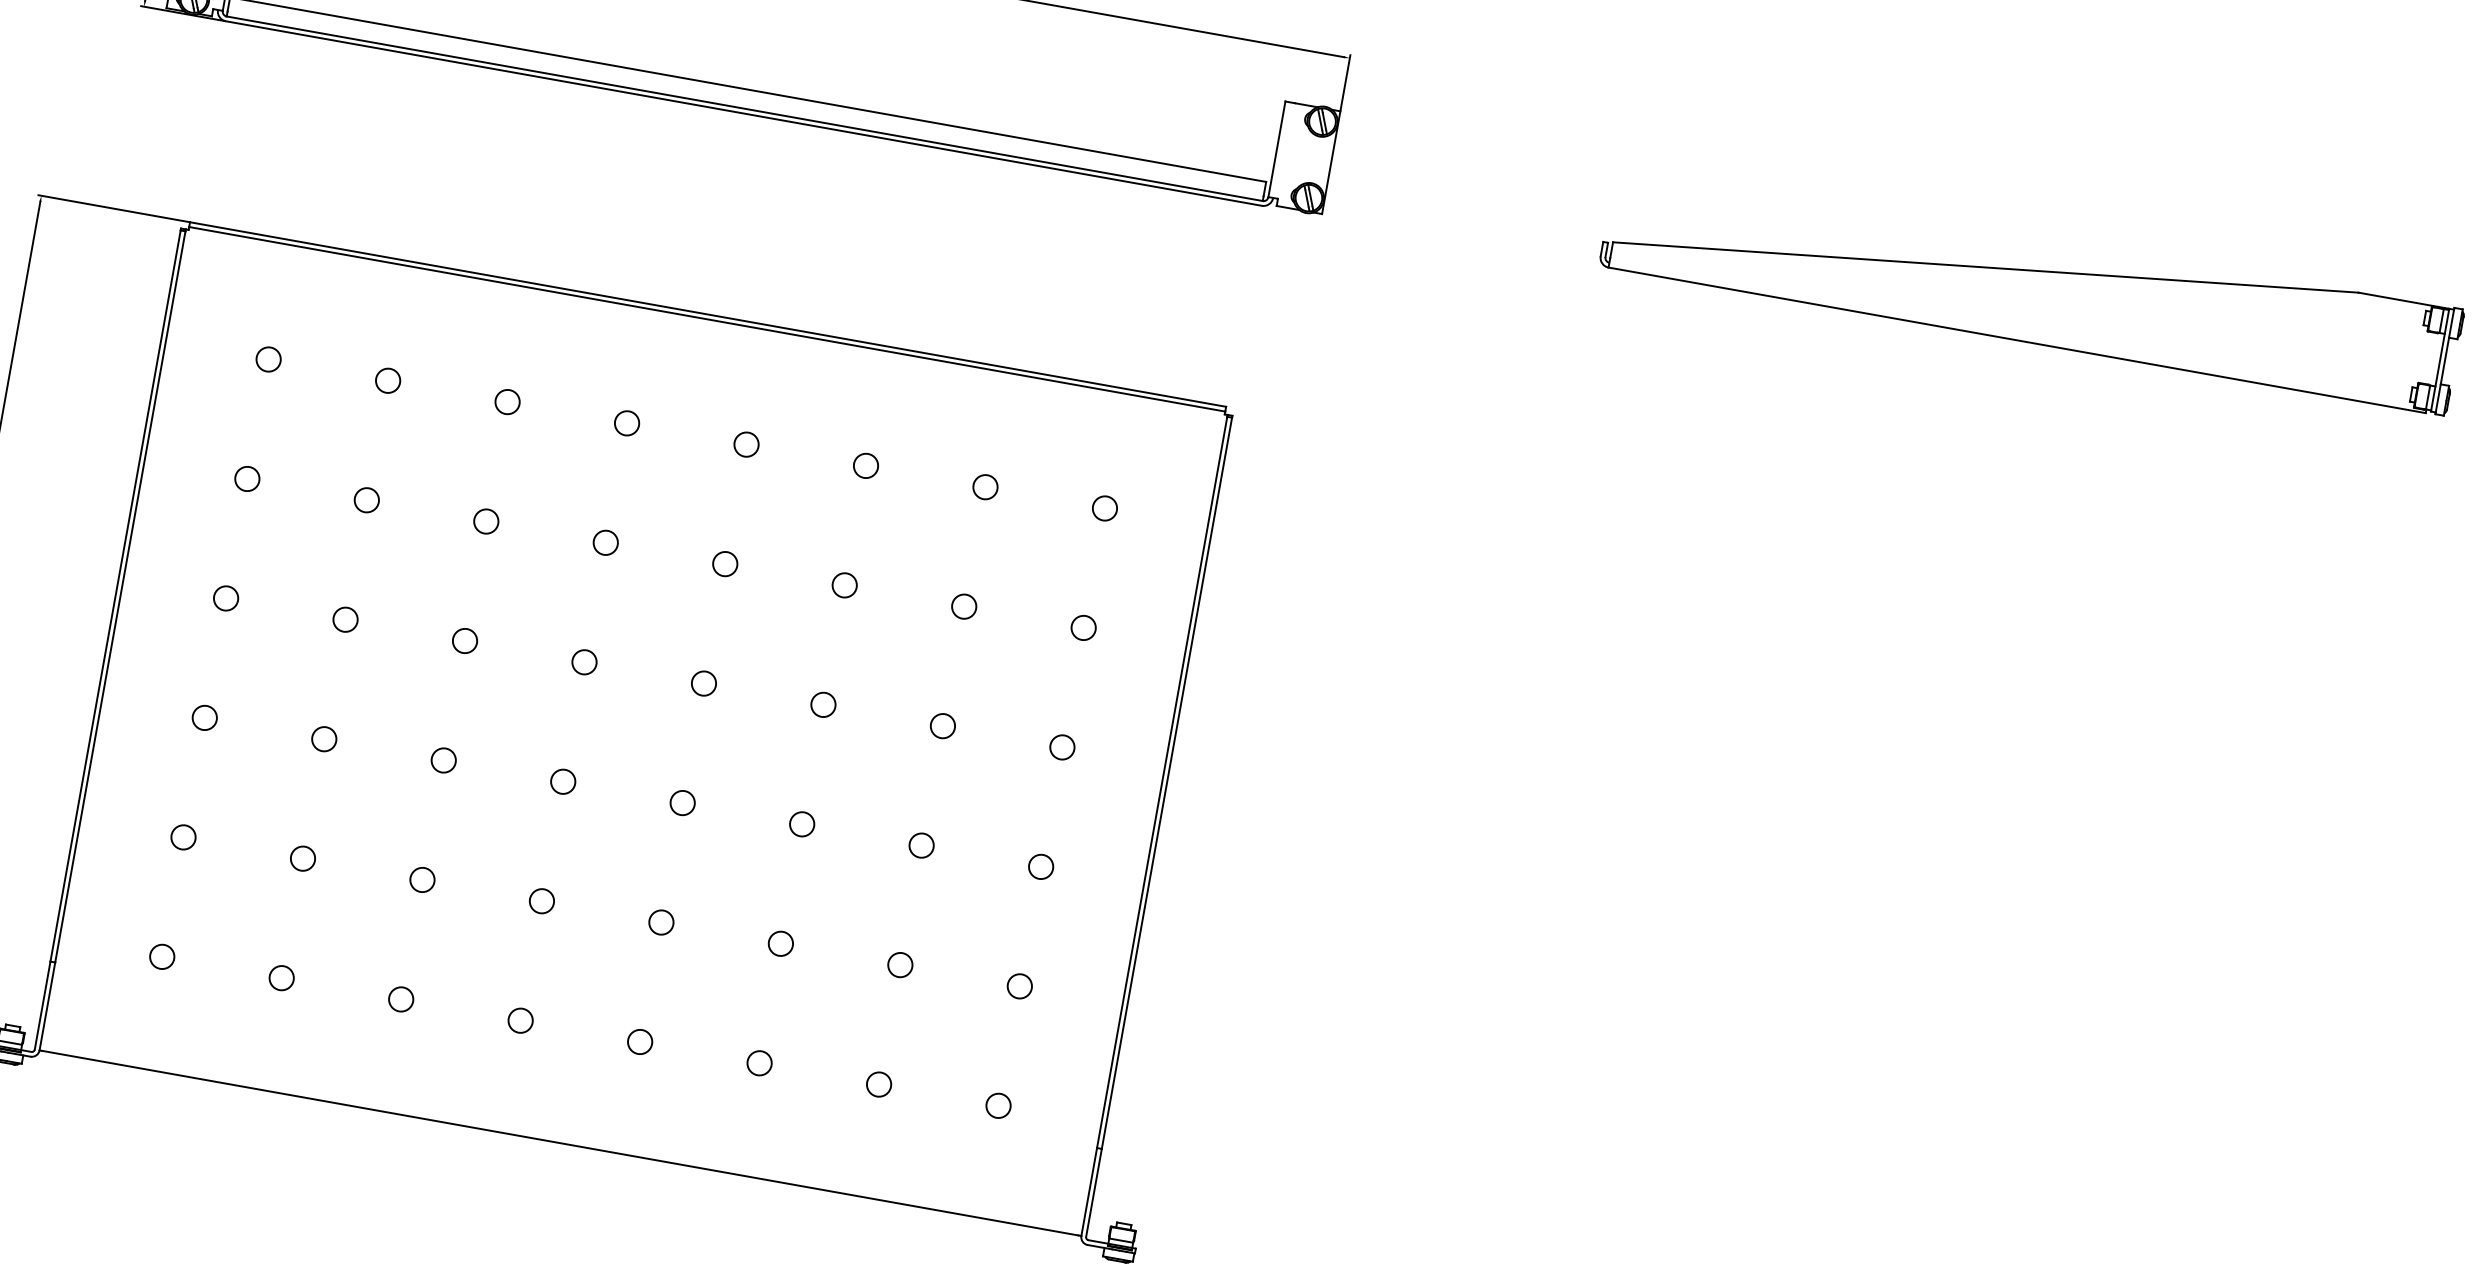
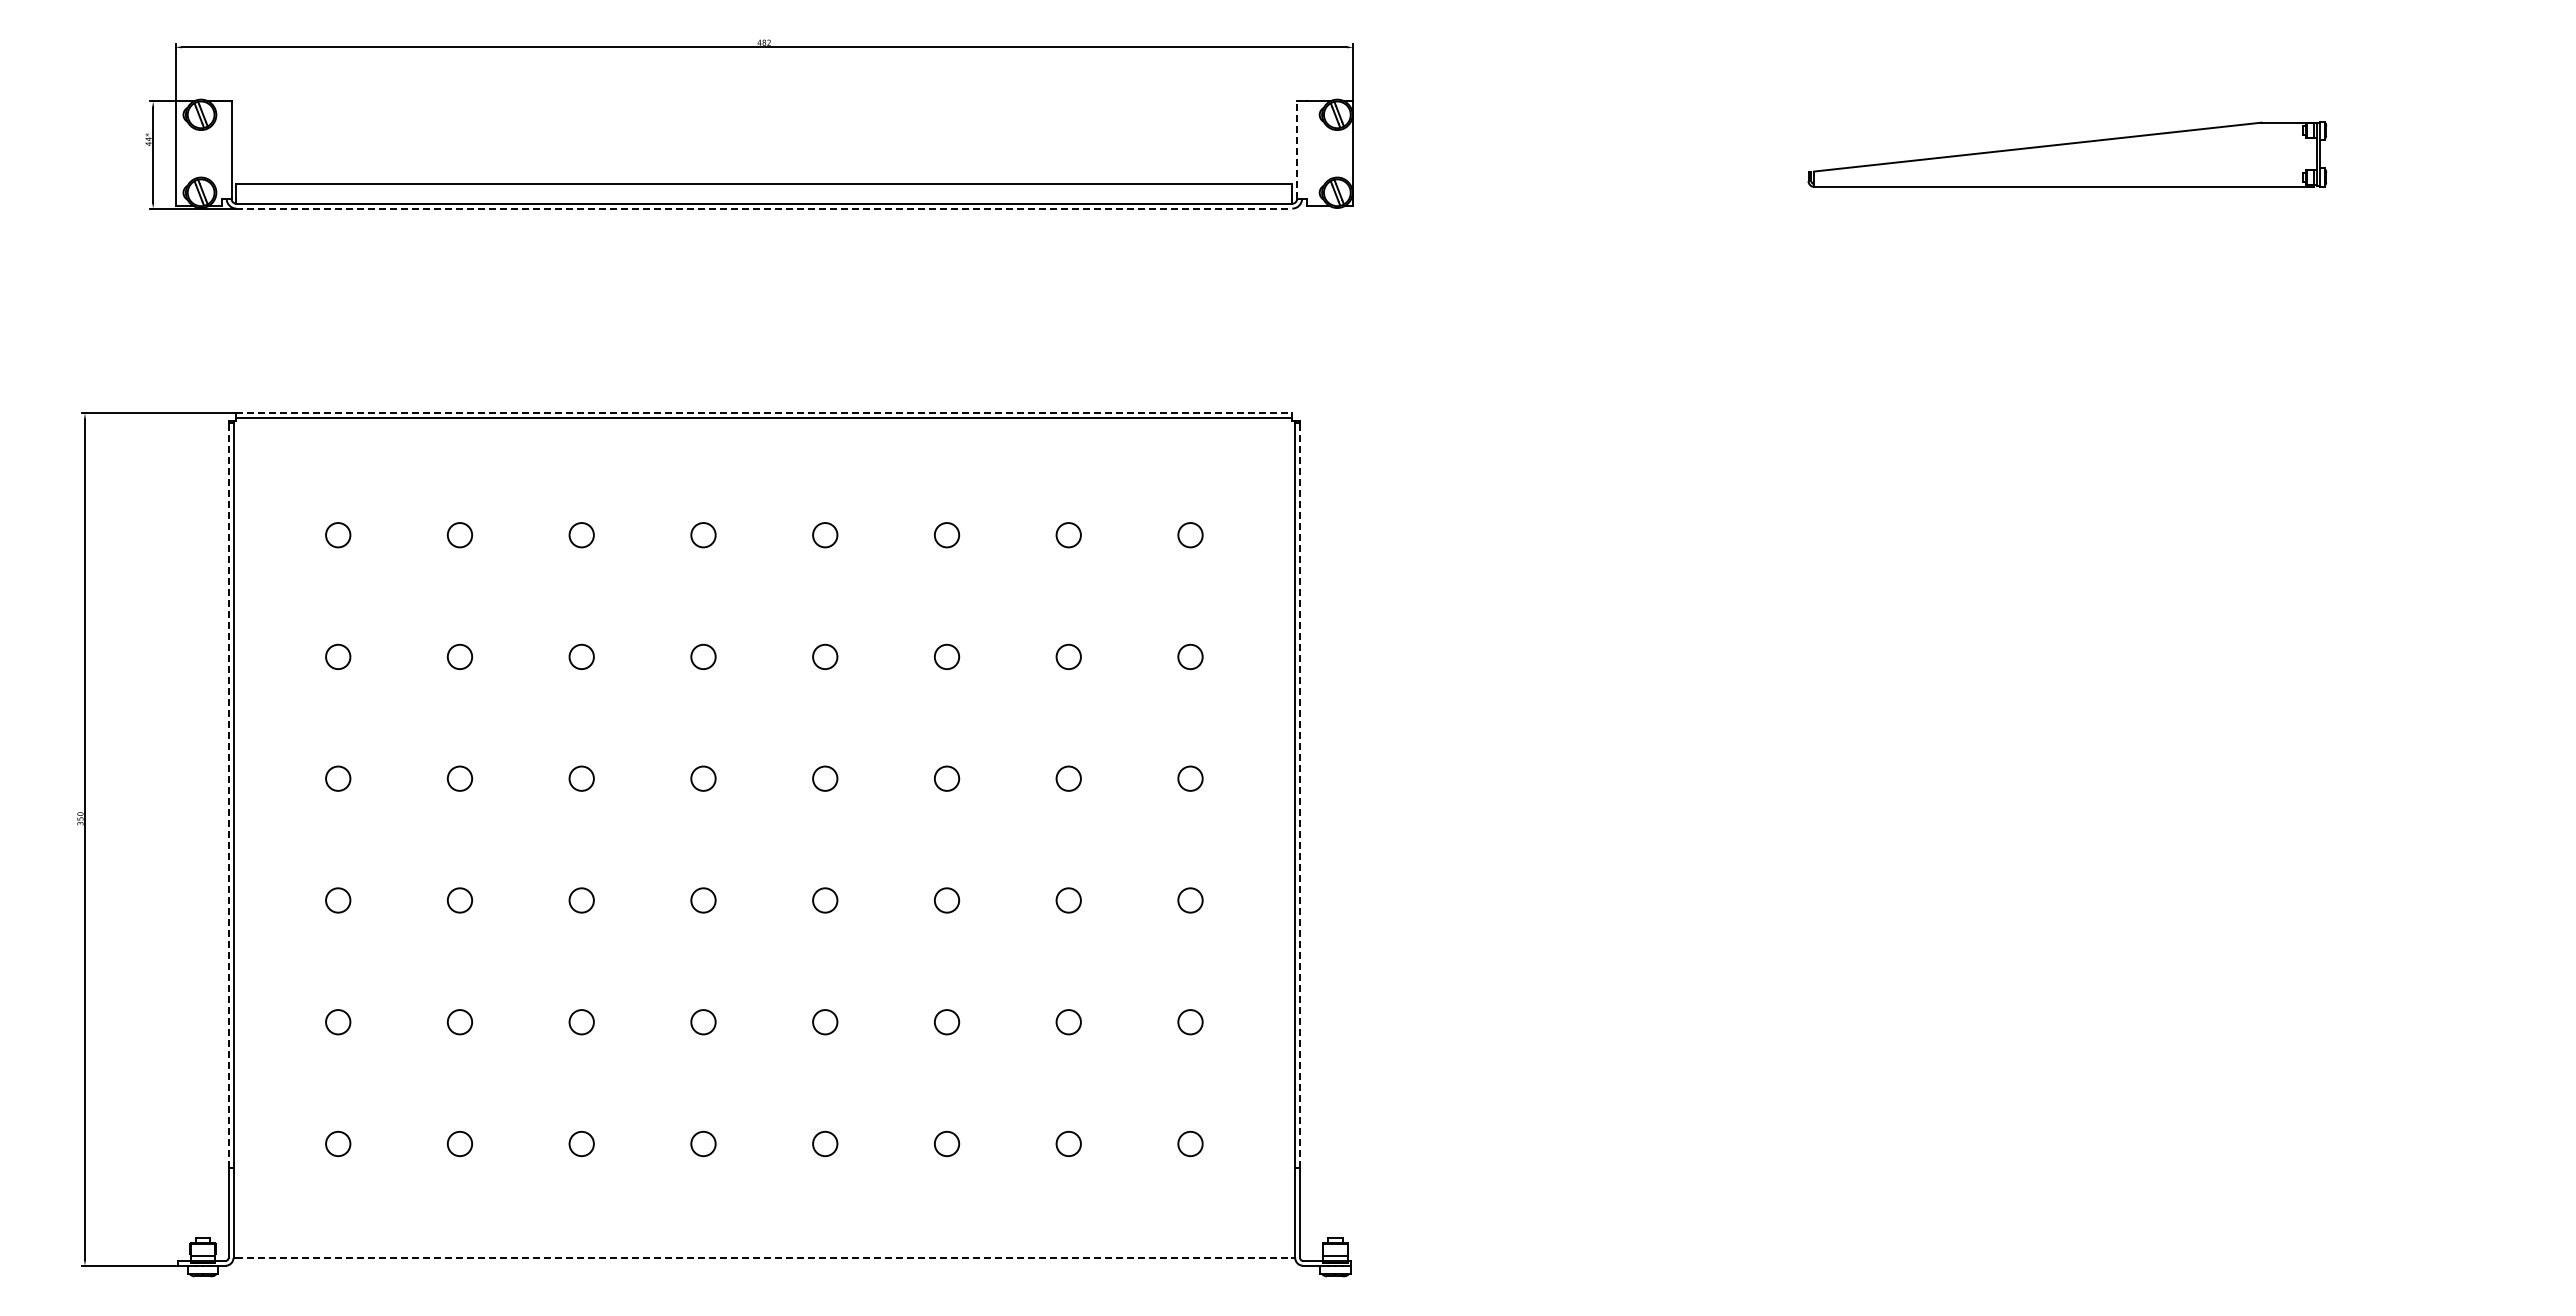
line: (744, 113) -> (764, 208), solid -> dashed
line: (1277, 149) -> (1297, 150), solid -> dashed
part: (2032, 288) -> (2067, 154), size x0.6
line: (708, 314) -> (764, 413), solid -> dashed
line: (115, 595) -> (228, 795), solid -> dashed
line: (1167, 783) -> (1300, 795), solid -> dashed
line: (560, 1142) -> (764, 1257), solid -> dashed

